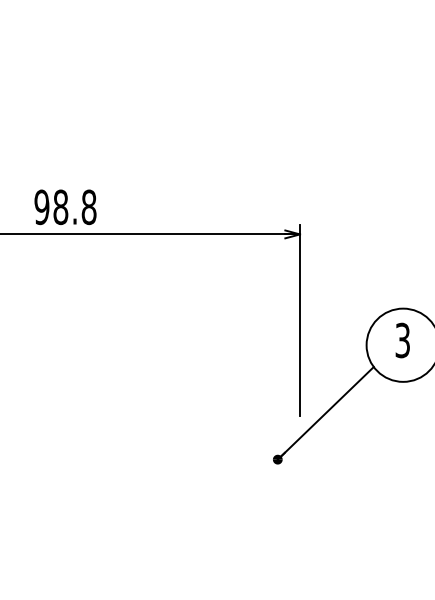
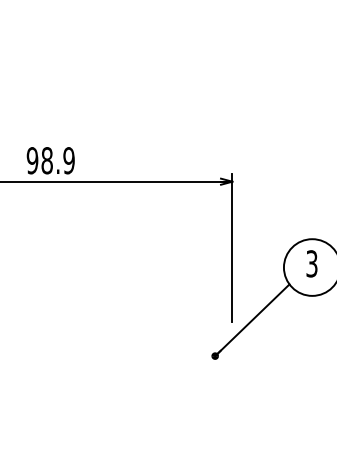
text: (88, 207) -> (68, 160), 98.8 -> 98.9

